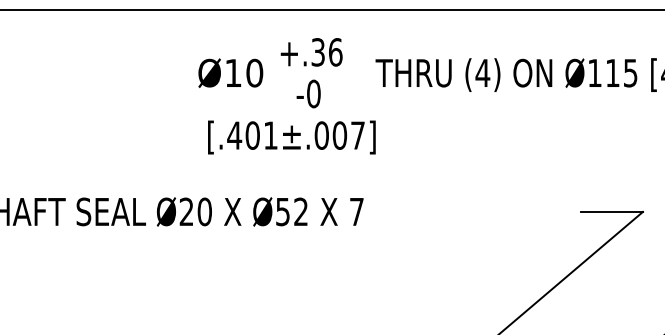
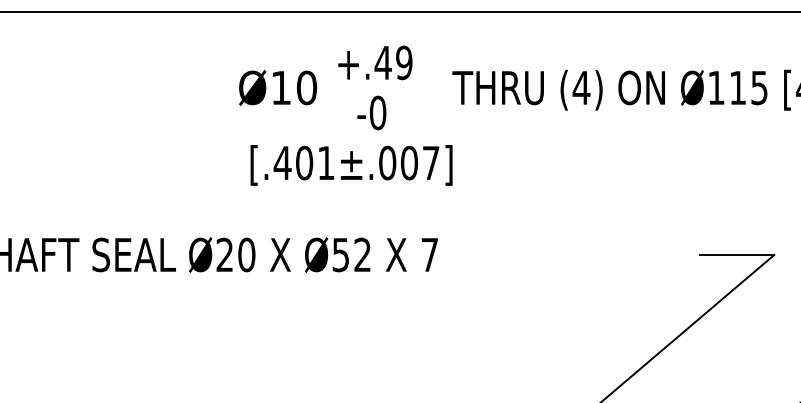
text: (326, 52) -> (393, 63), +.36 -> +.49

